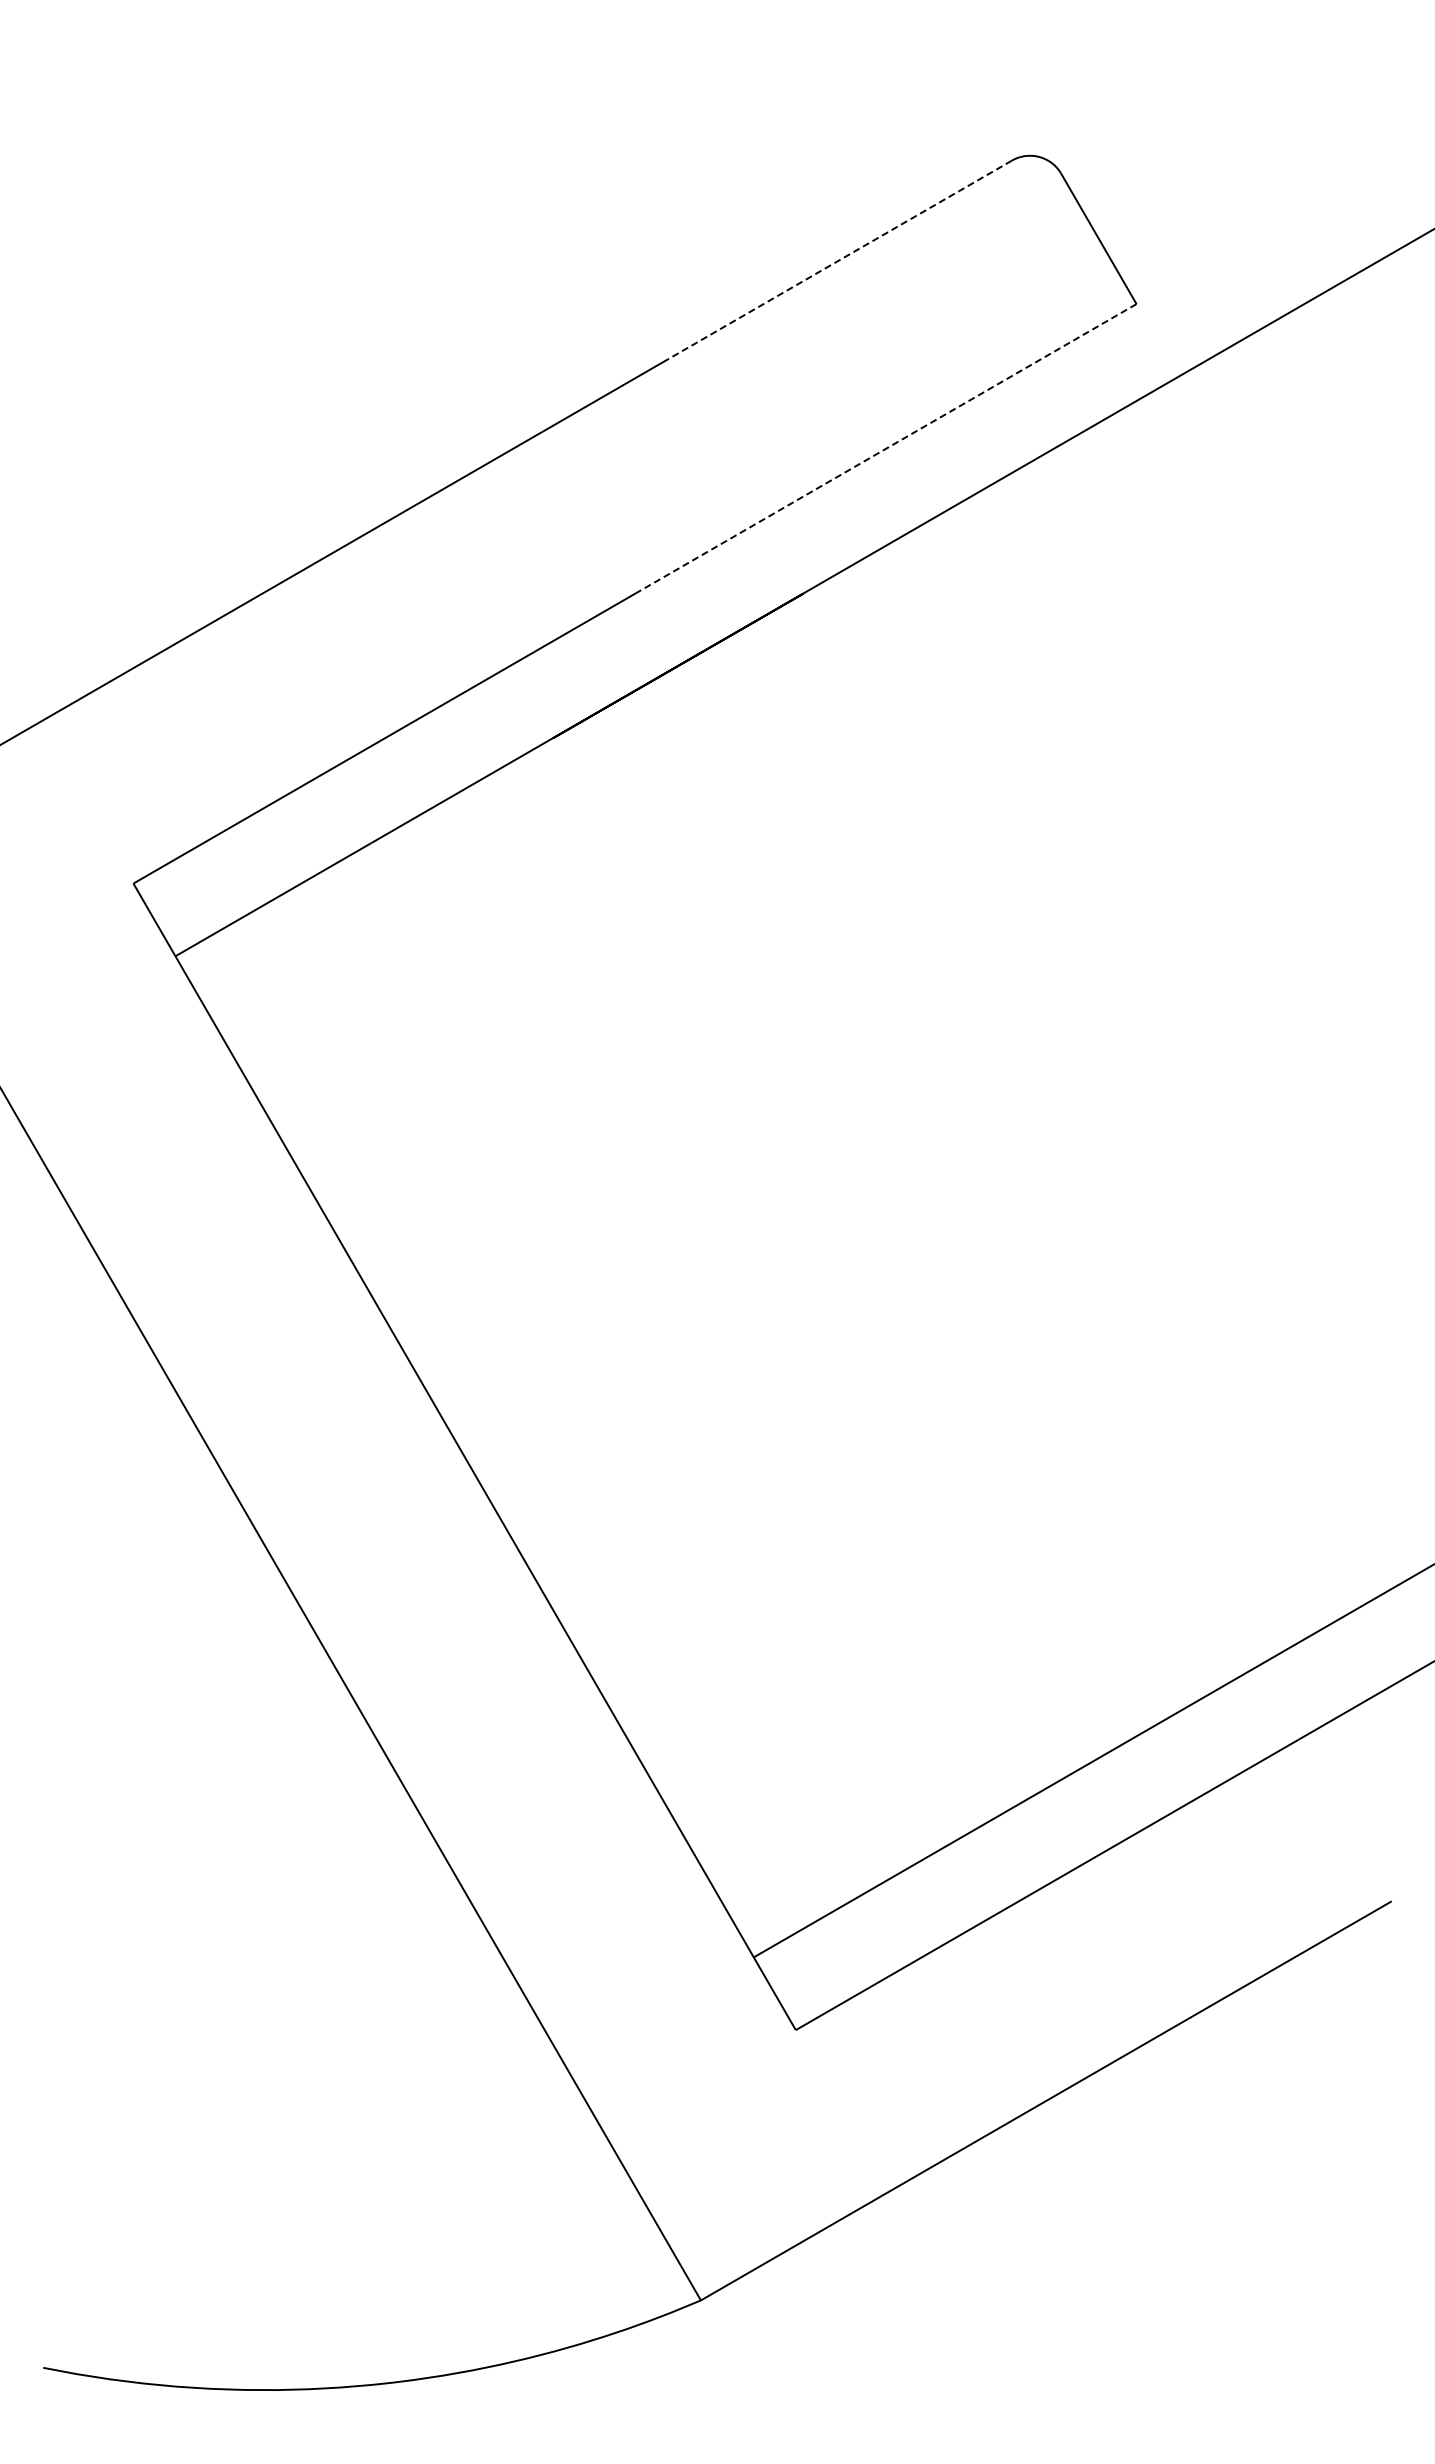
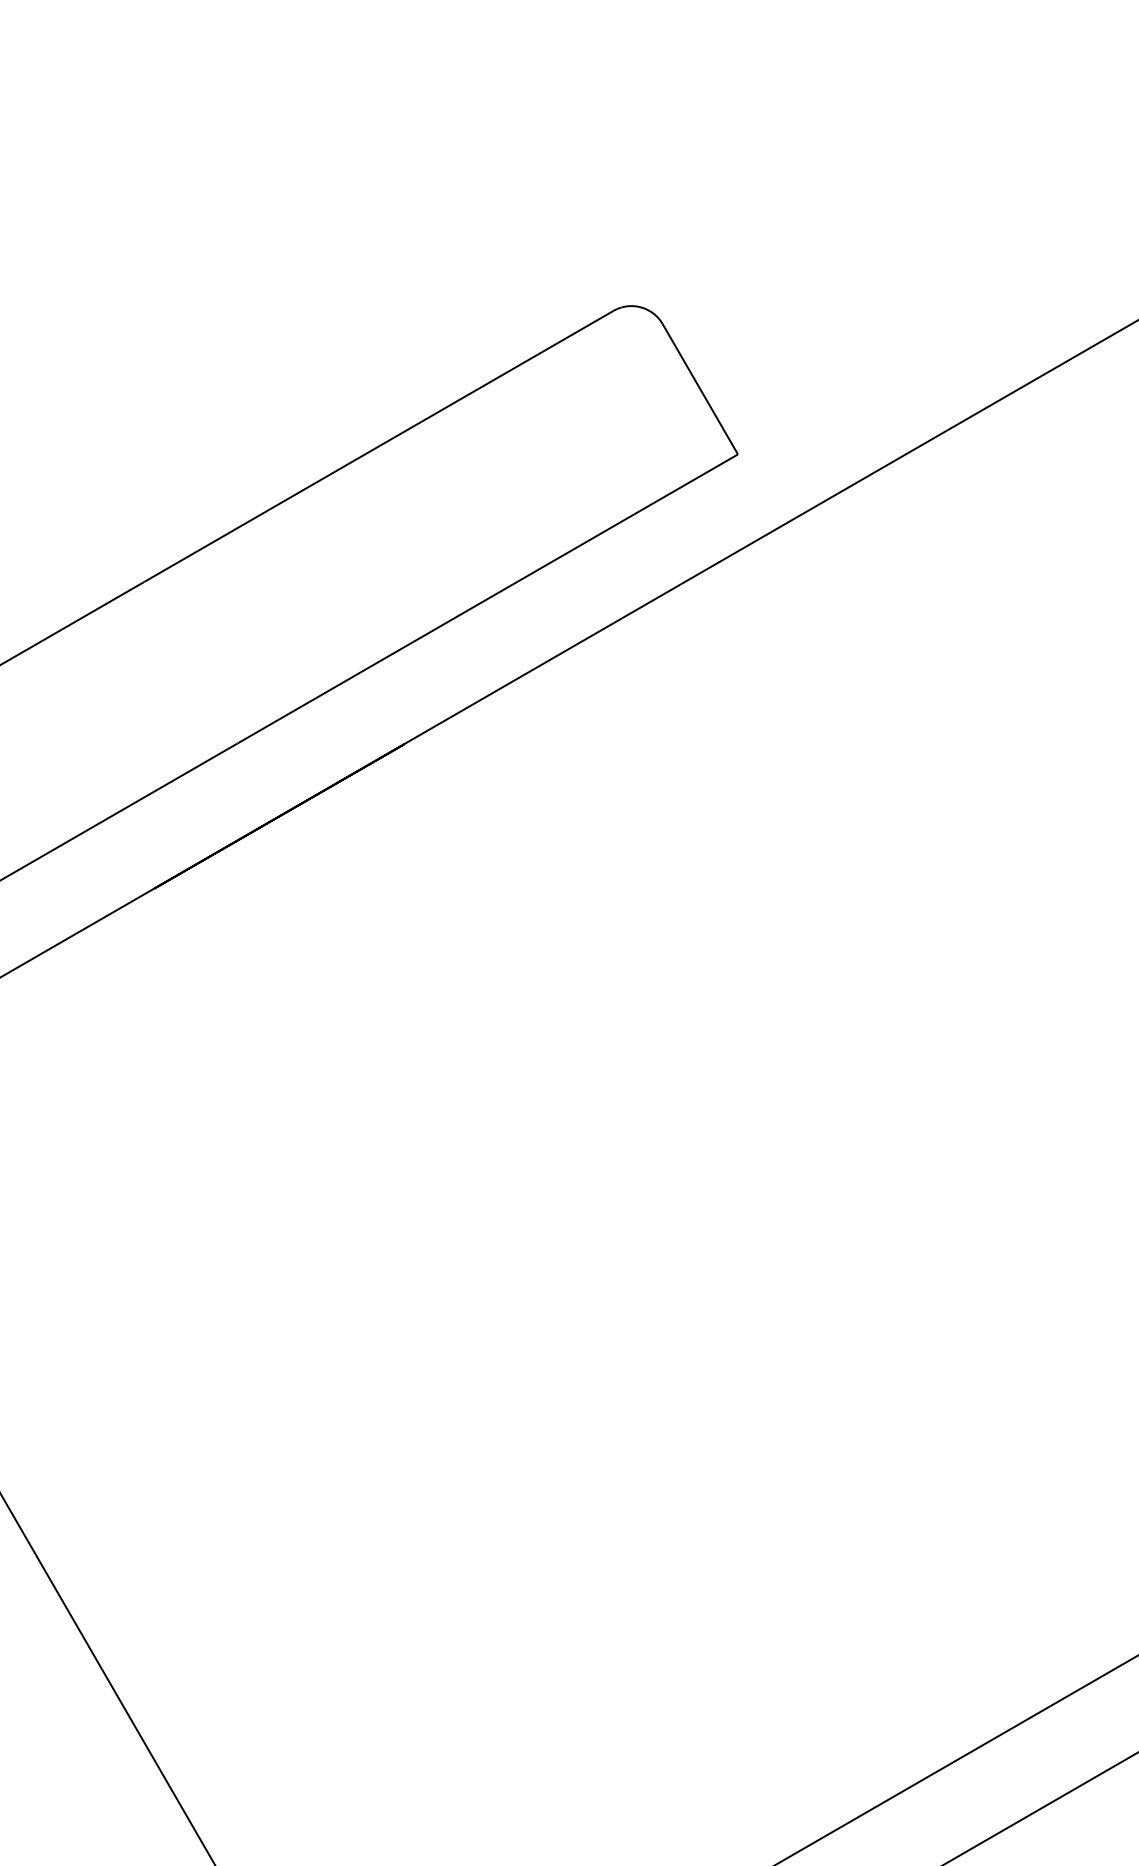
line: (839, 260) -> (440, 410), dashed -> solid
line: (885, 448) -> (486, 598), dashed -> solid

